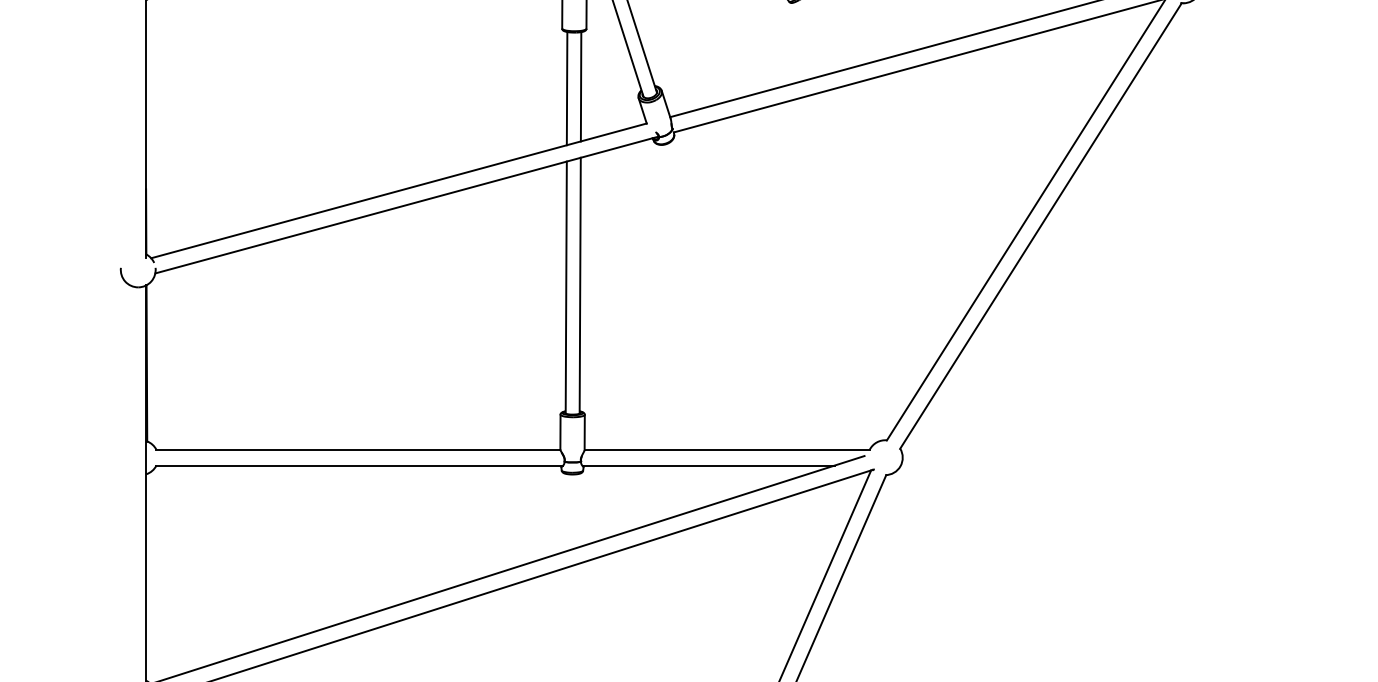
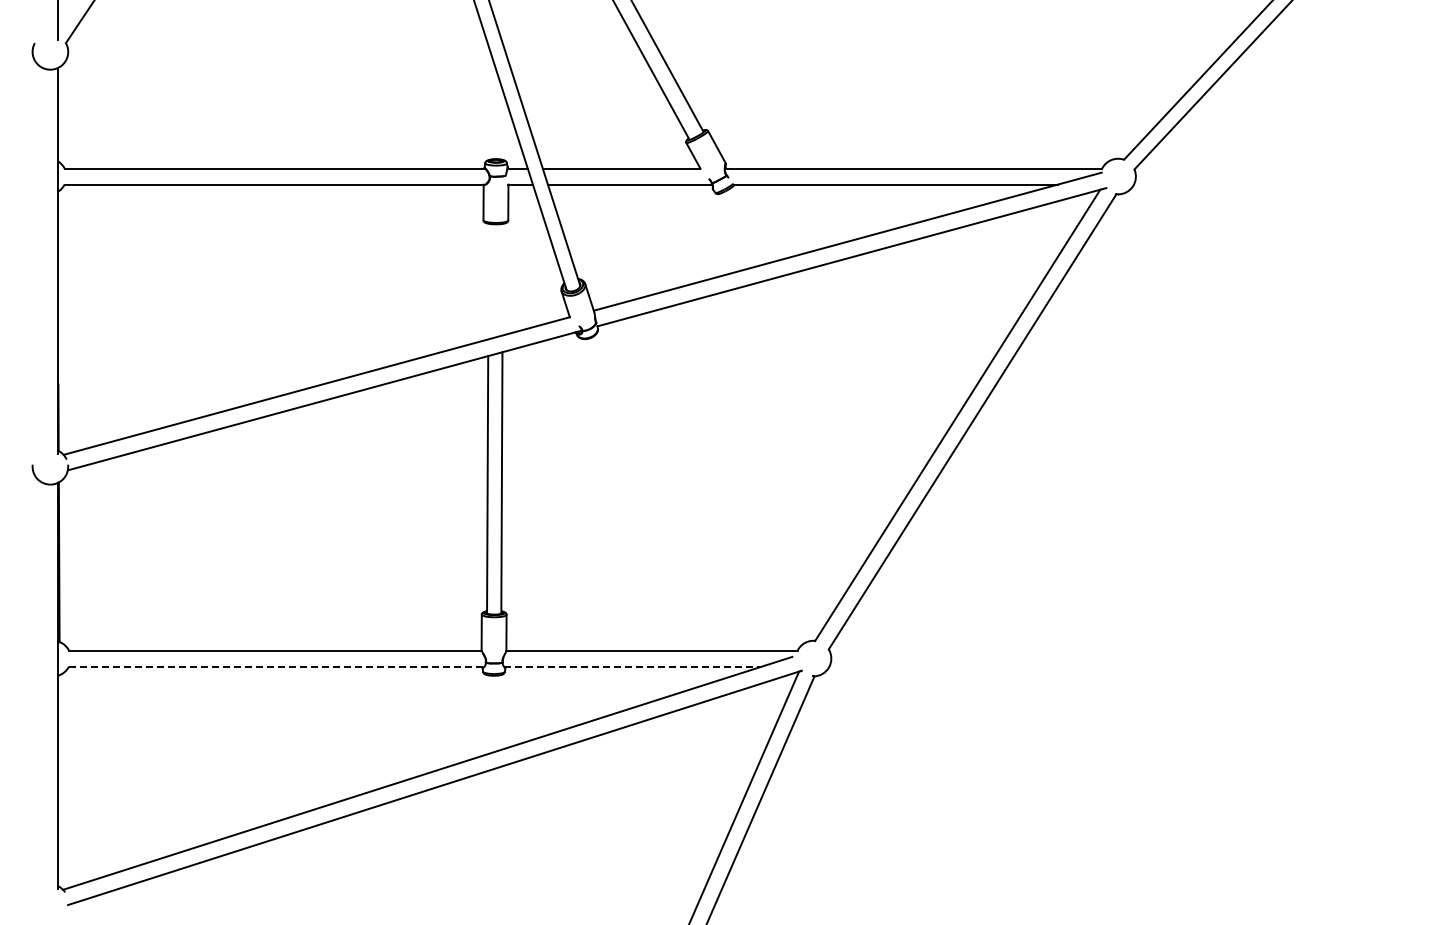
line: (580, 86) -> (502, 279), removed
line: (567, 88) -> (488, 281), removed
line: (359, 465) -> (276, 666), solid -> dashed
line: (709, 465) -> (633, 666), solid -> dashed

